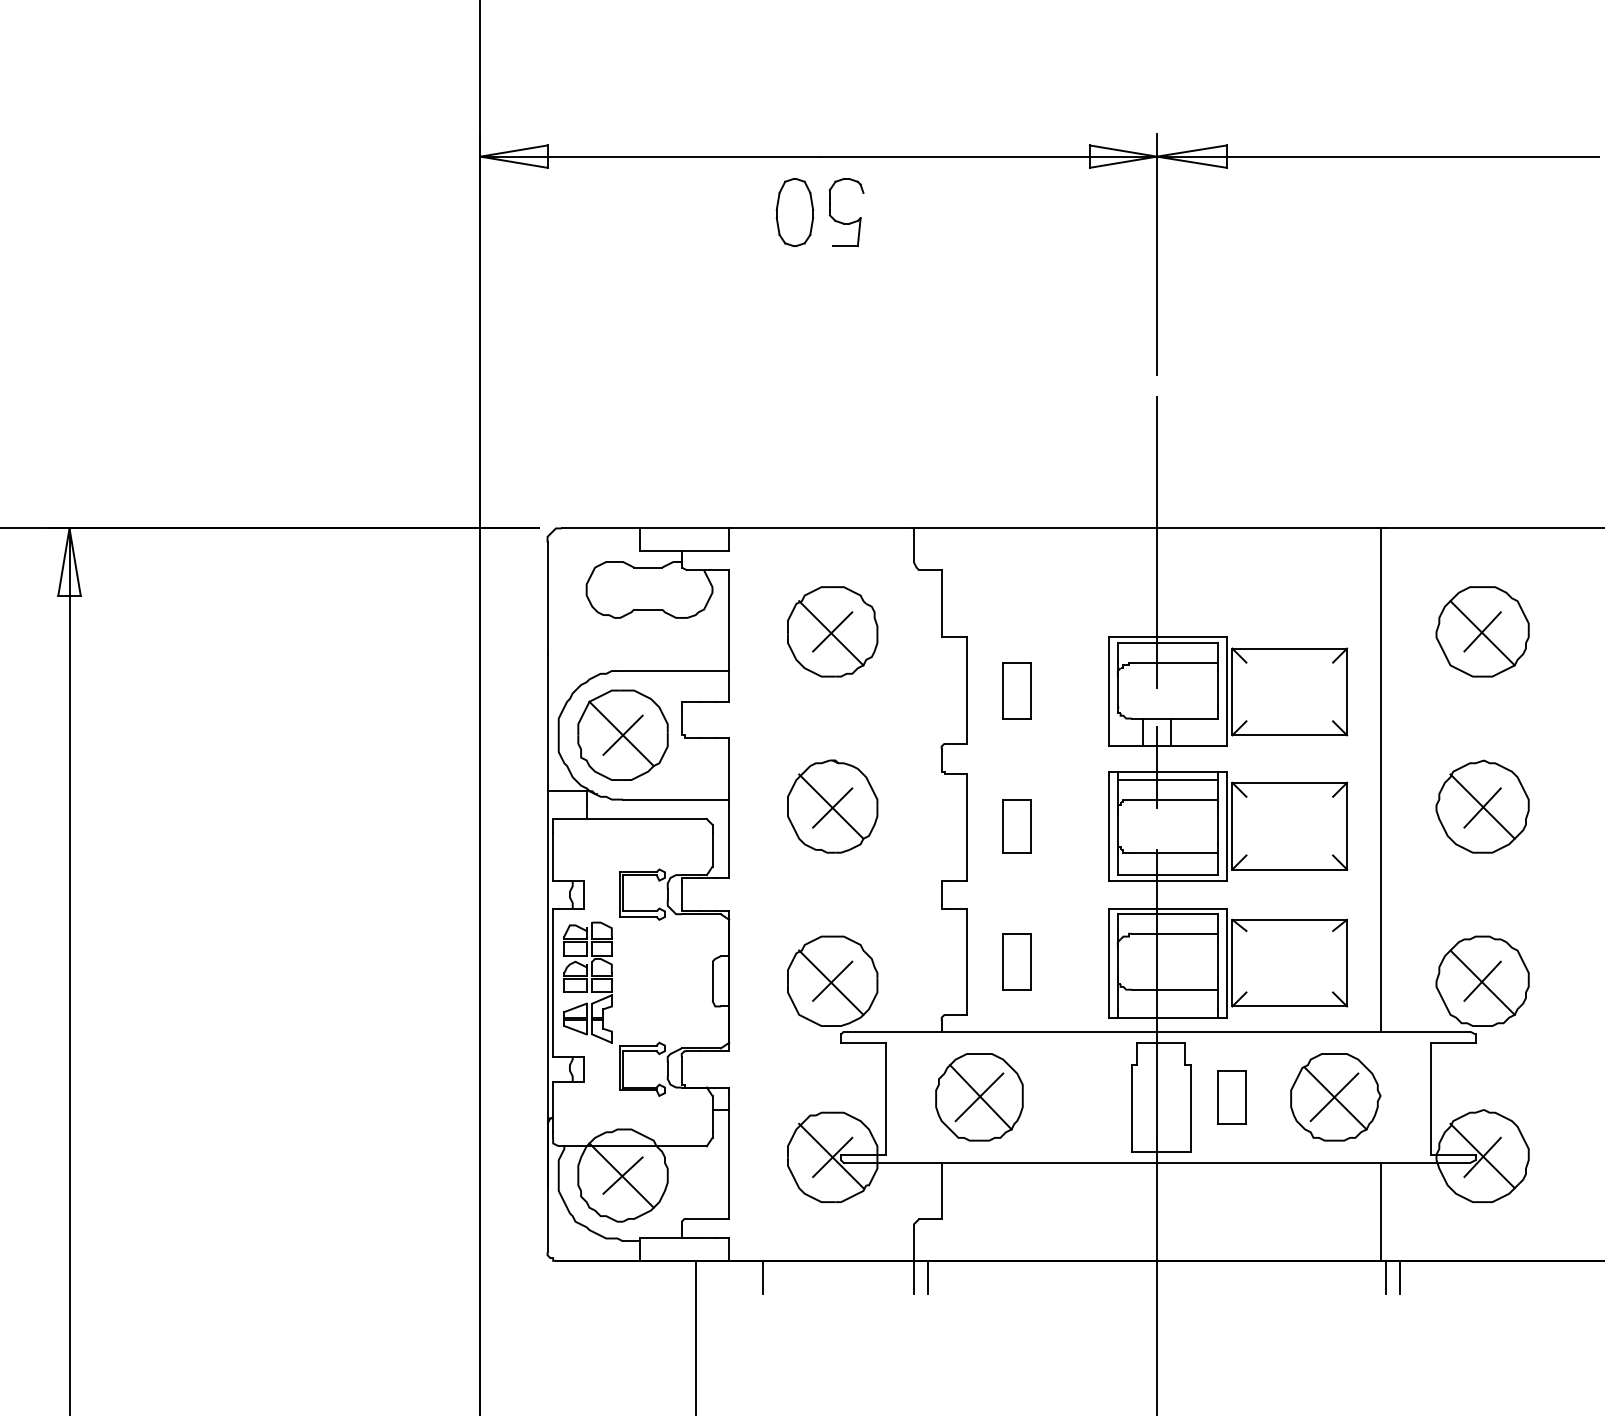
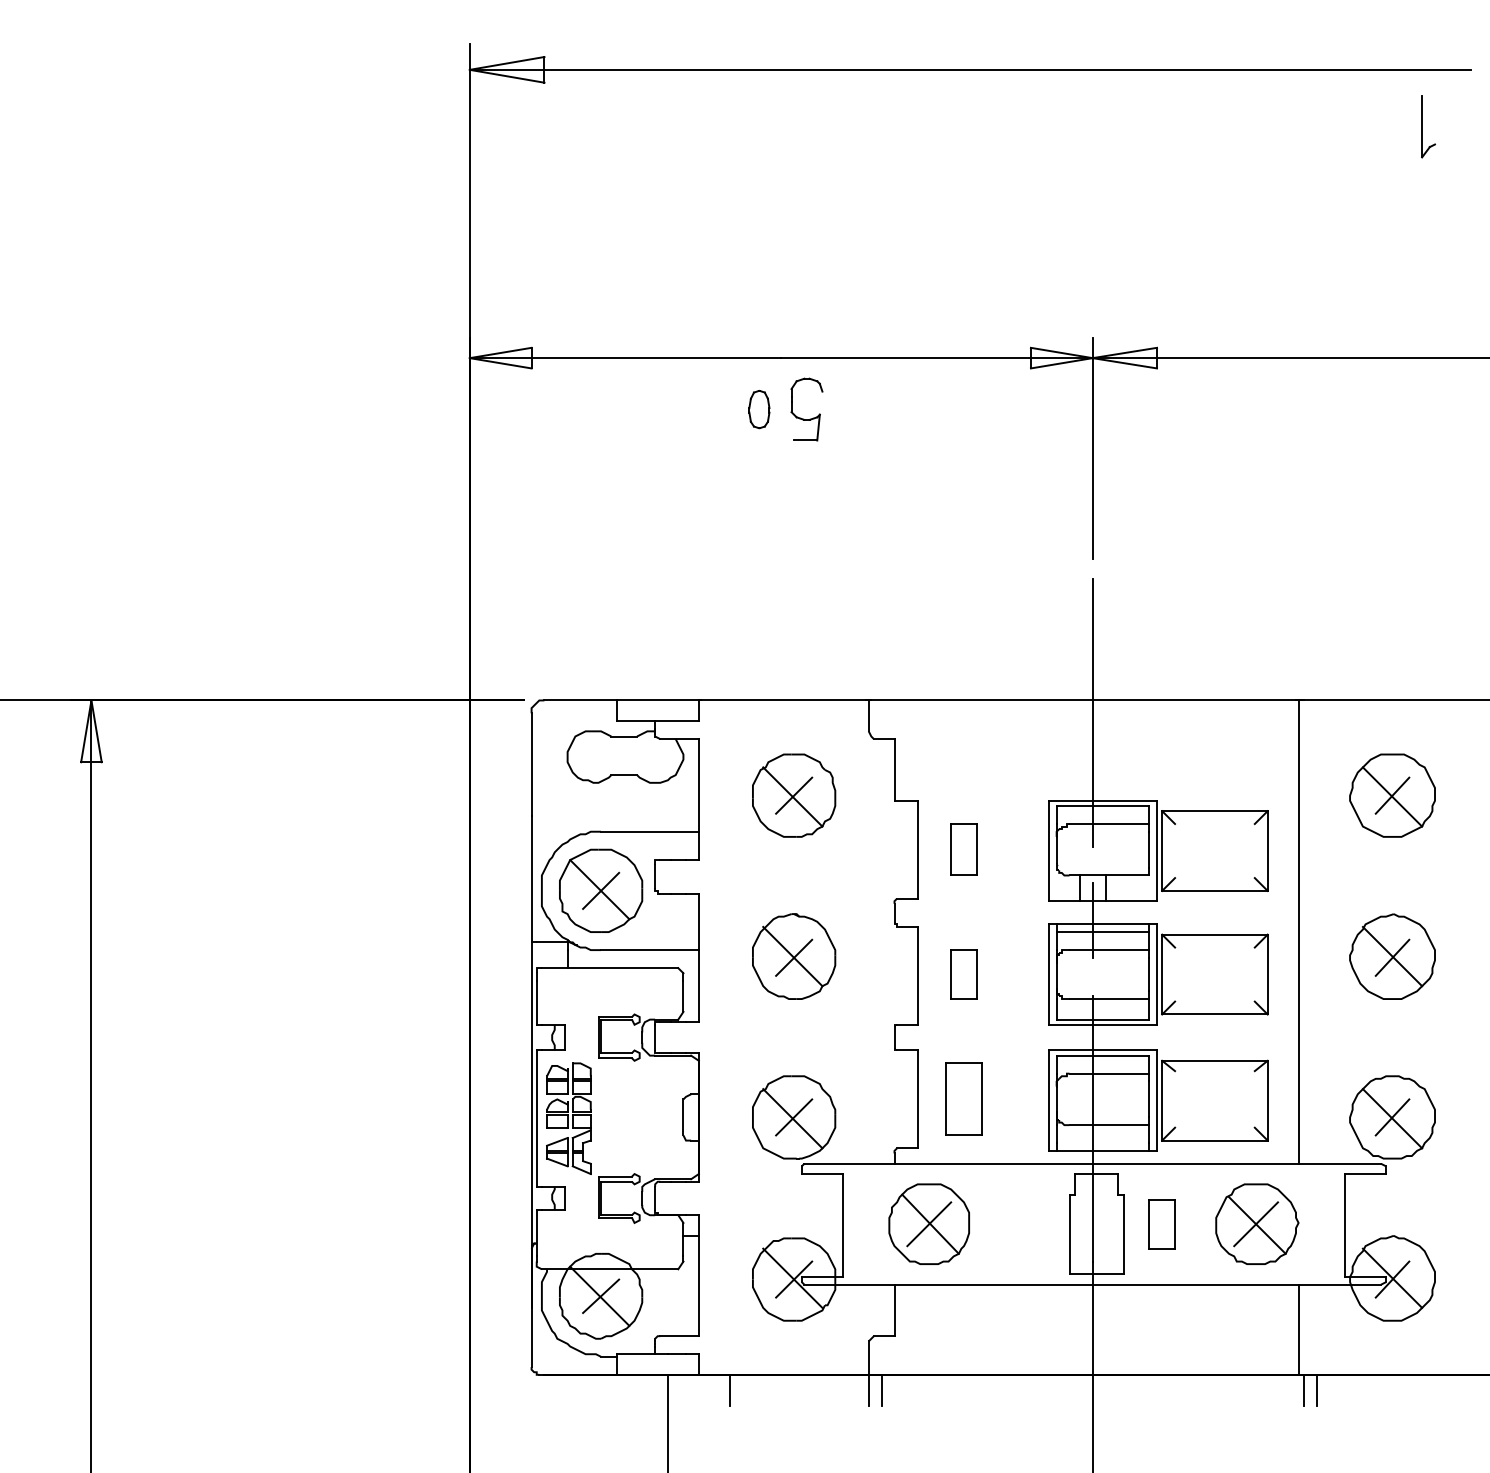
part: (795, 212) -> (759, 409), size x0.6
part: (1016, 961) -> (963, 1099), size x1.4

